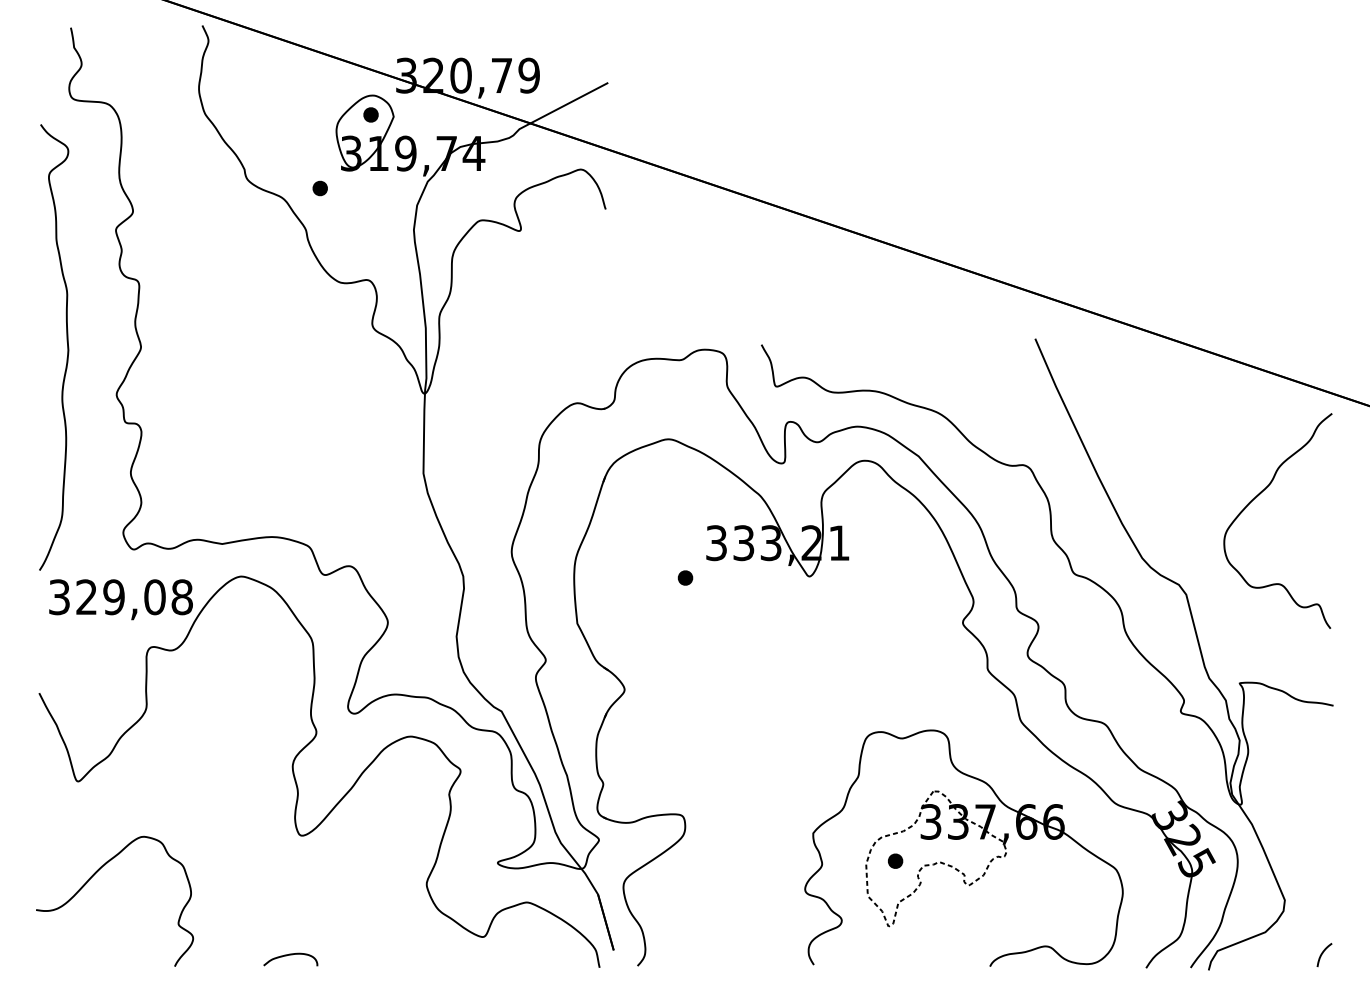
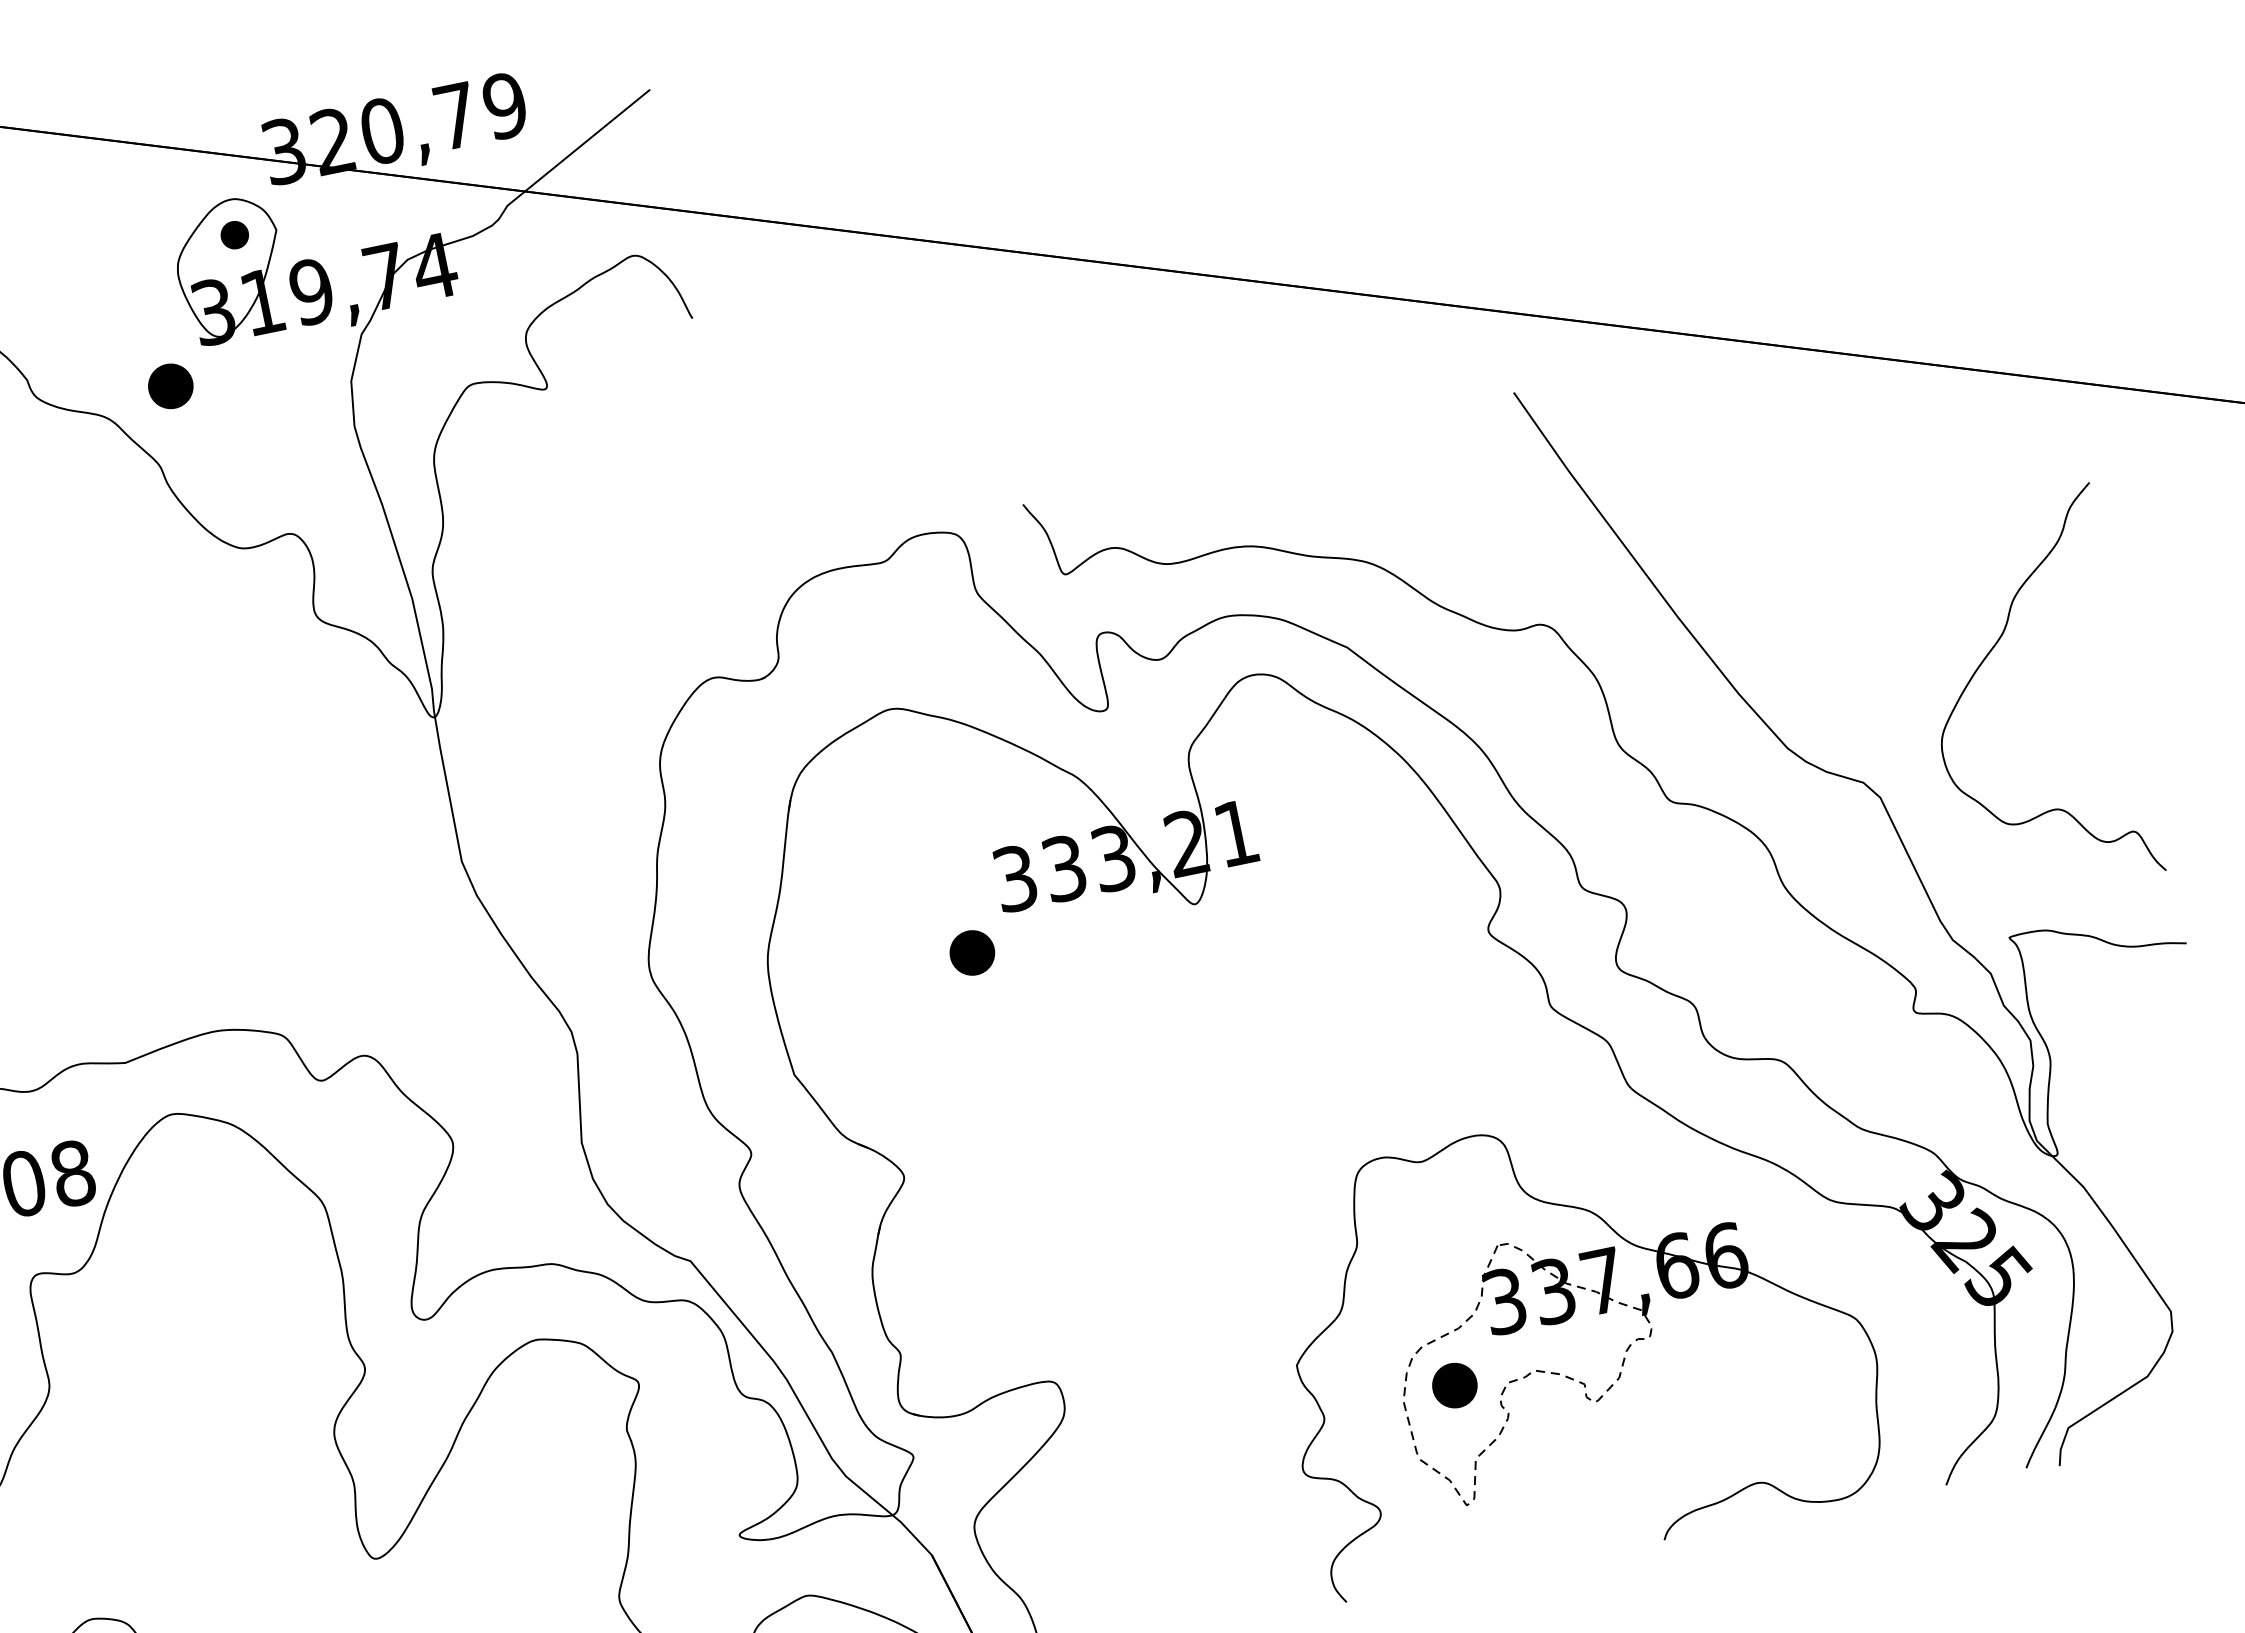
part: (319, 188) -> (169, 386), size x1.6
curve: (1258, 496) -> (1987, 659), moved
part: (685, 577) -> (972, 951), size x1.6
part: (895, 860) -> (1454, 1383), size x1.6

